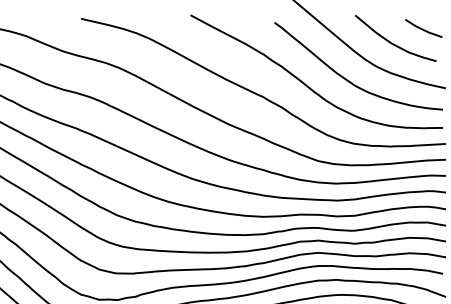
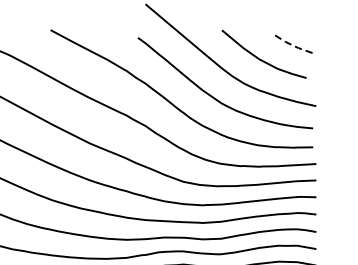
line: (422, 29) -> (291, 44), solid -> dashed

